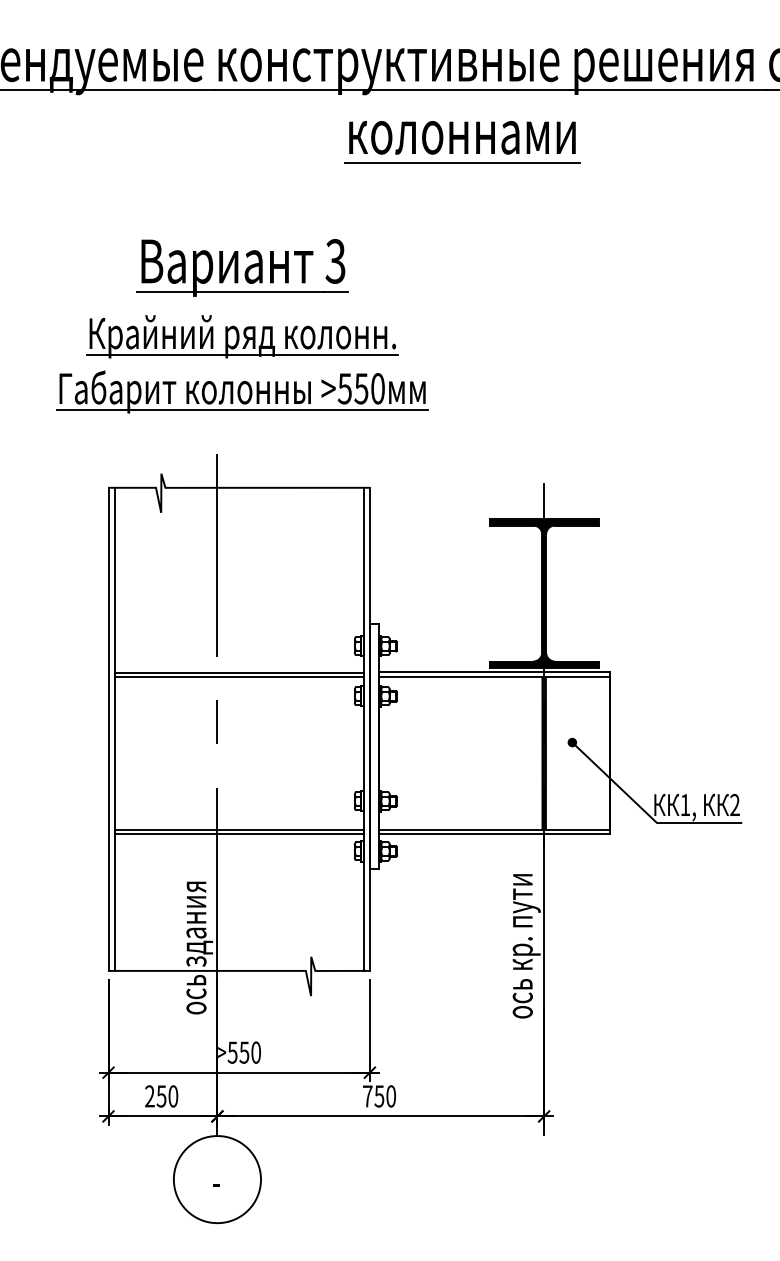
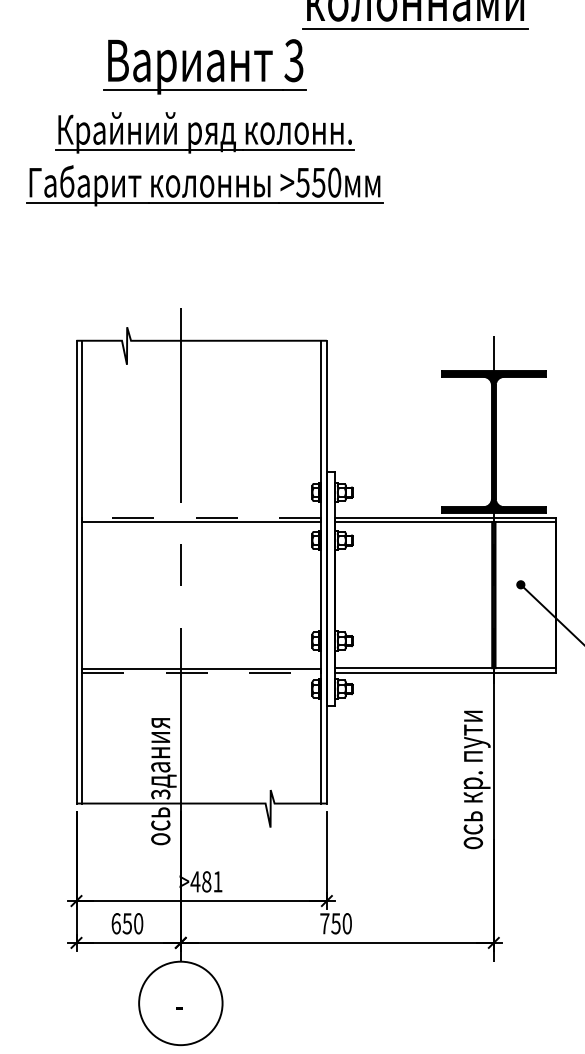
part: (242, 326) -> (204, 123), moved
line: (239, 672) -> (201, 517), solid -> dashed
line: (239, 834) -> (201, 672), solid -> dashed
text: (243, 1052) -> (205, 881), >550 -> >481
text: (149, 1096) -> (115, 923), 250 -> 650

